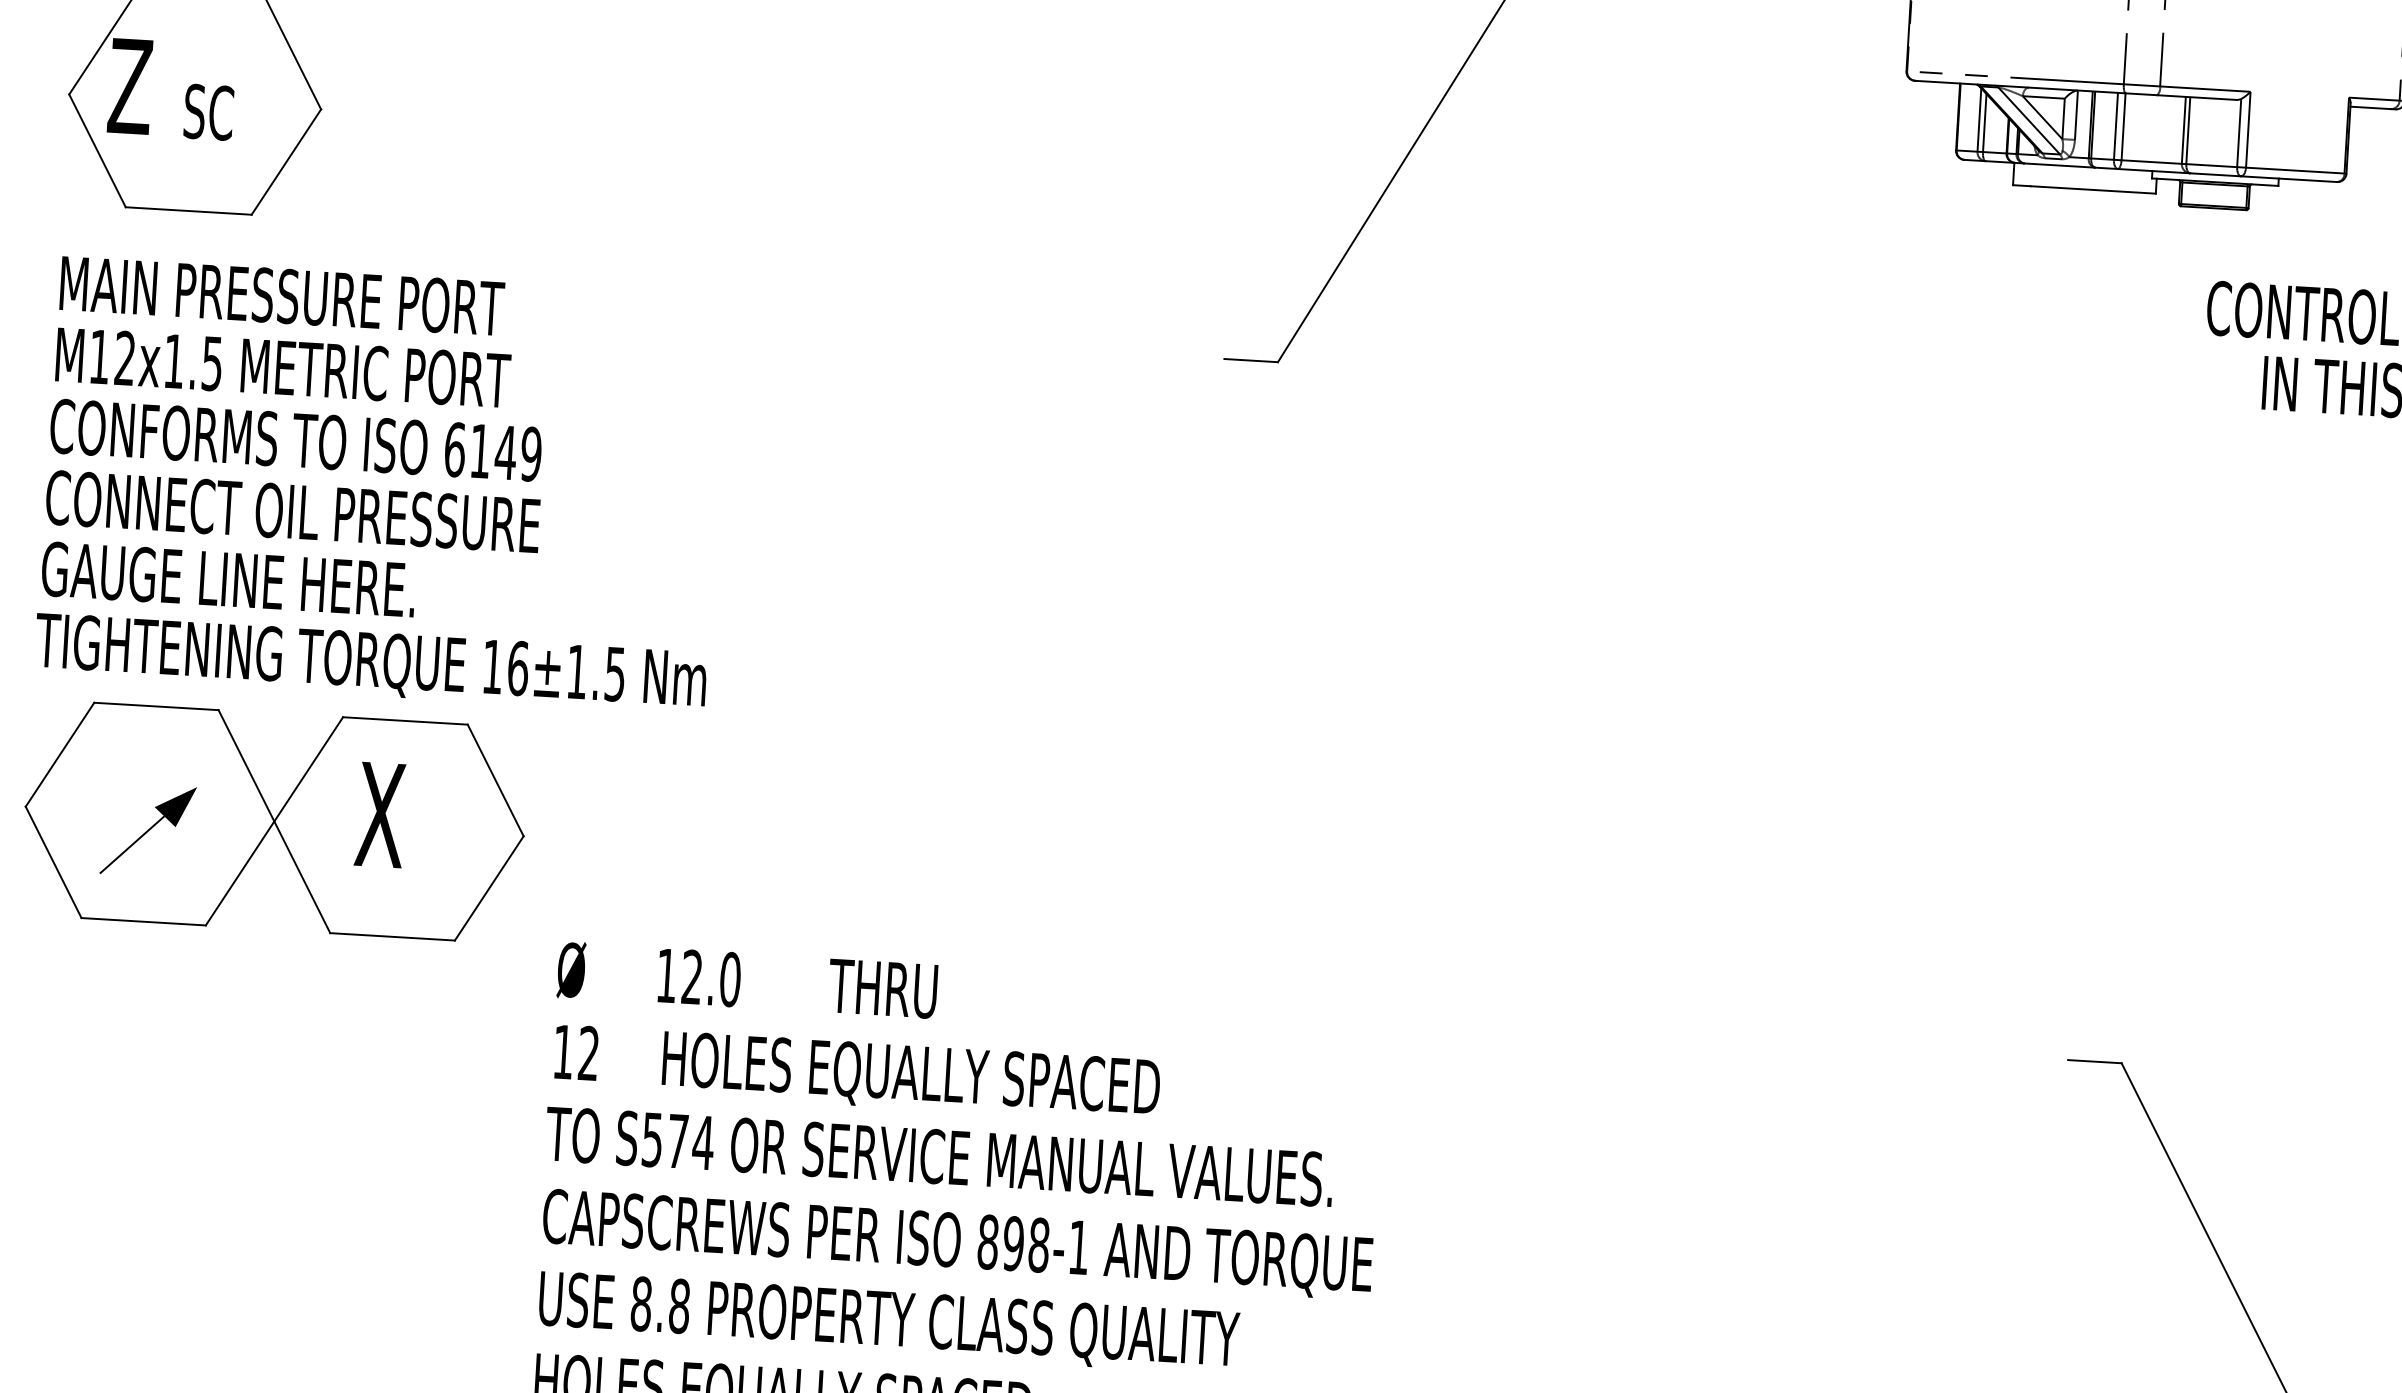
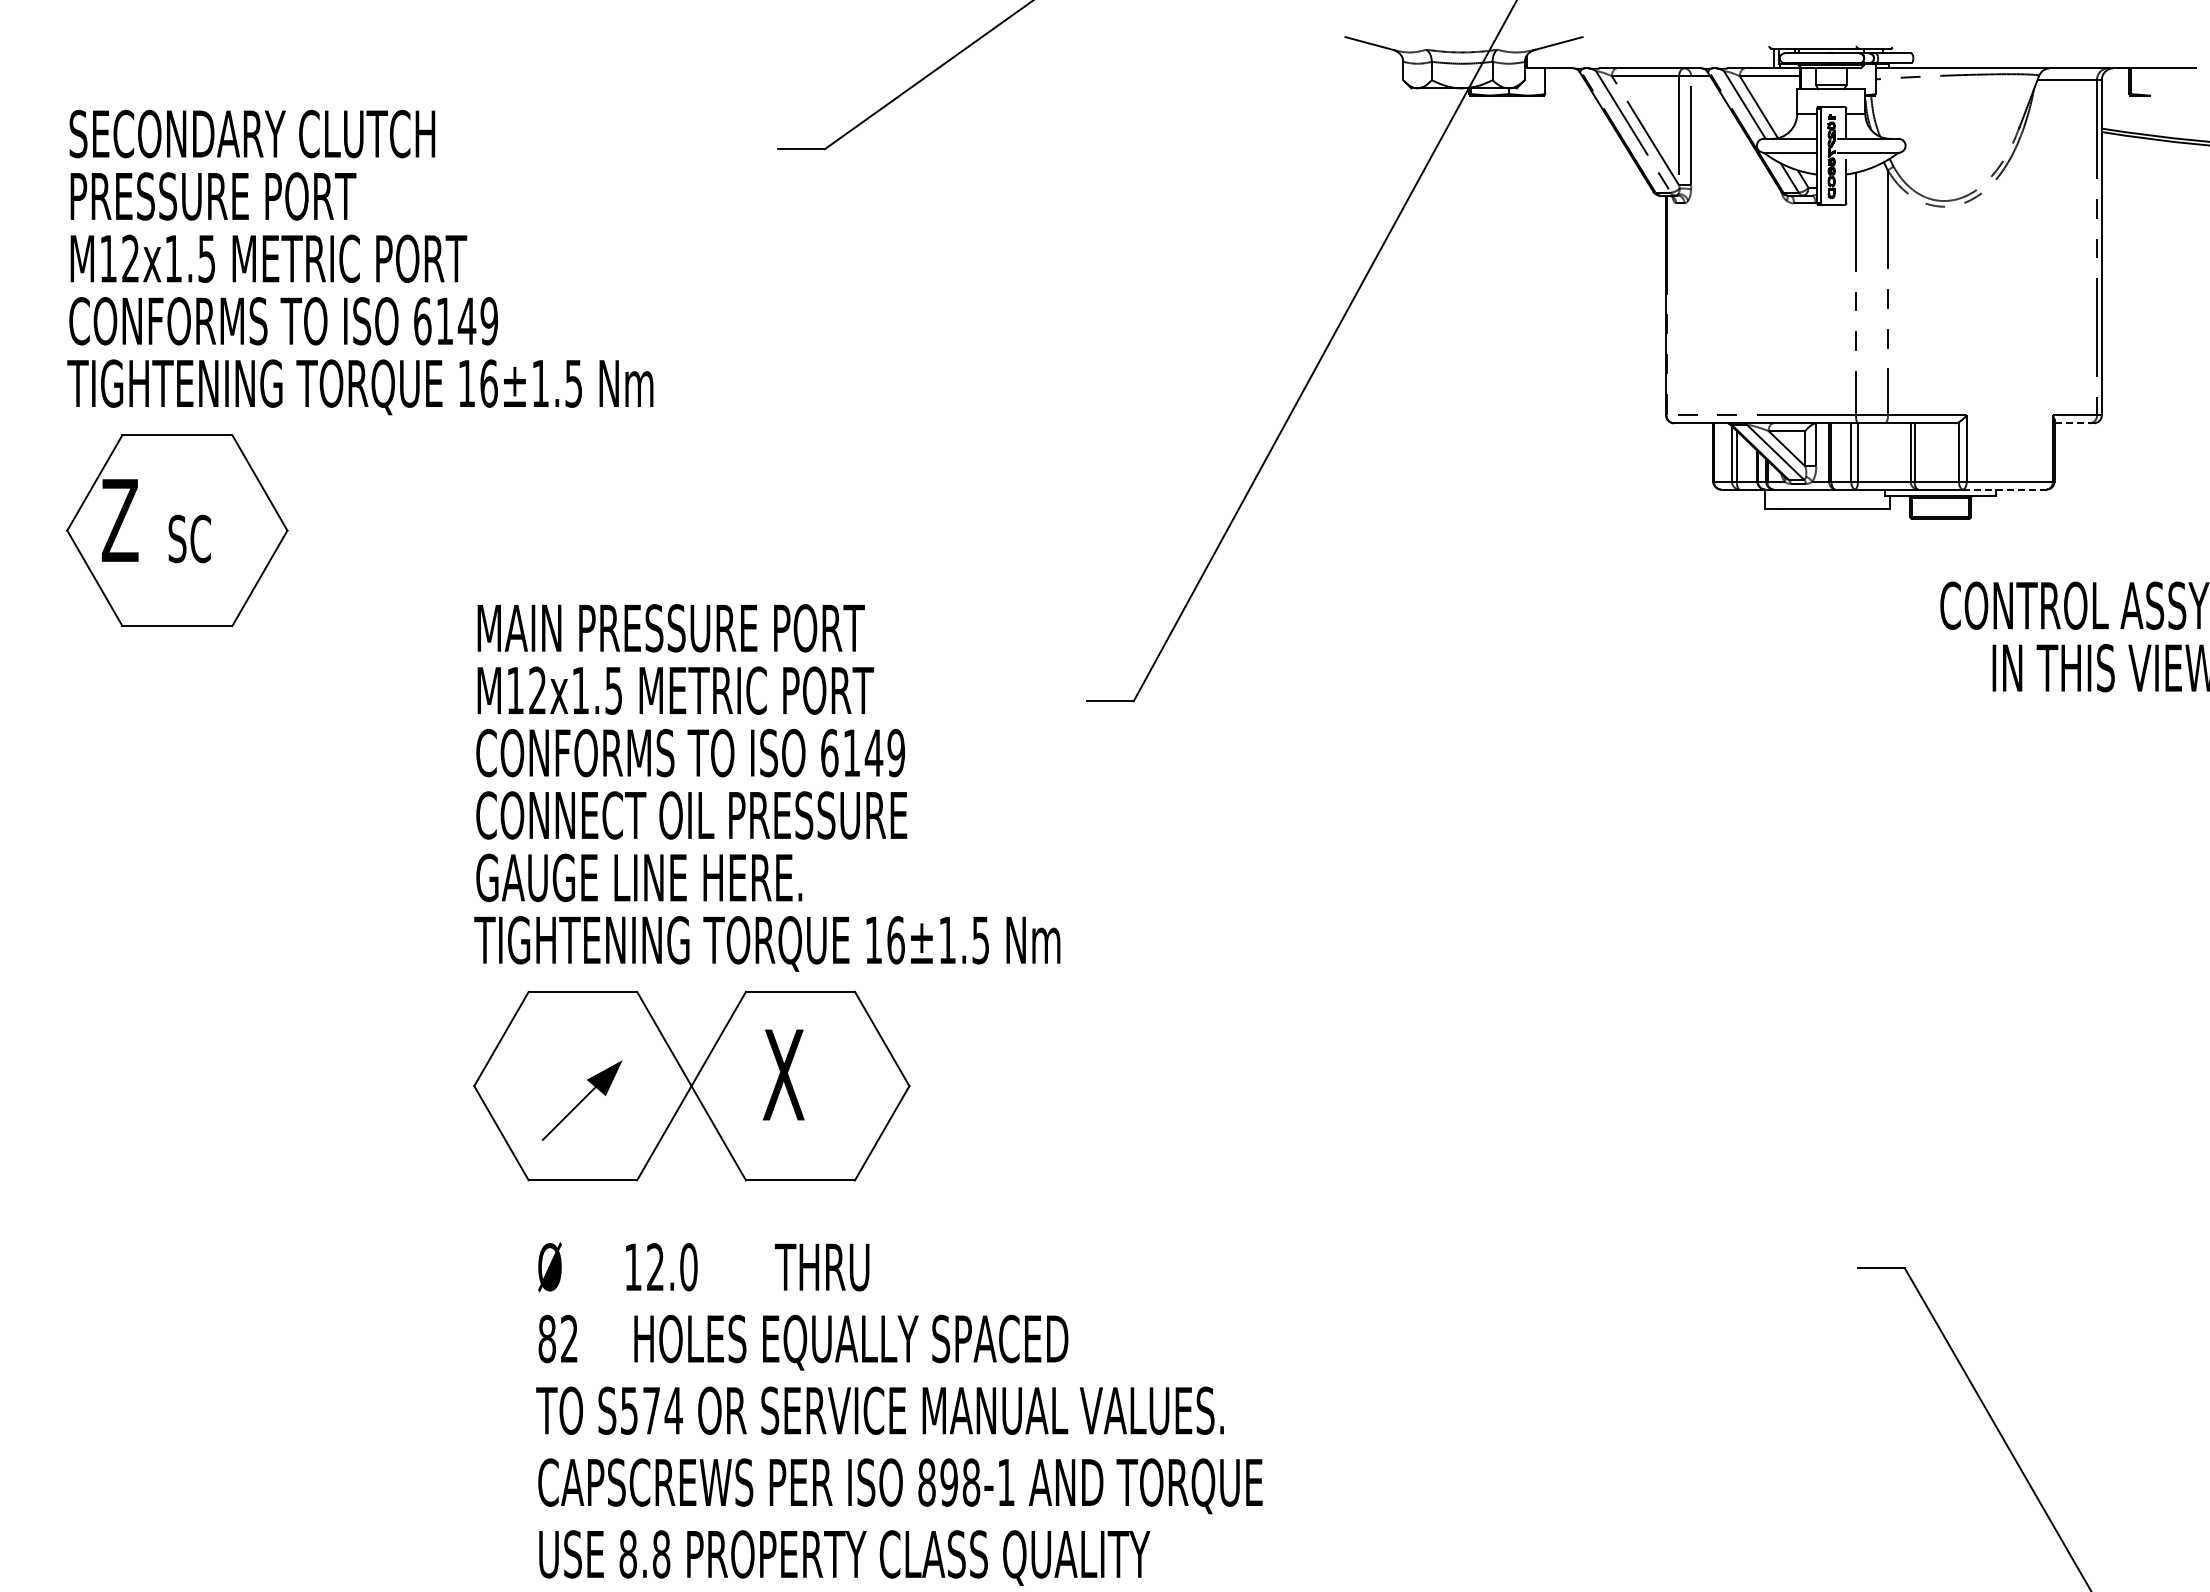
line: (2371, 108) -> (2072, 423), solid -> dashed
line: (2288, 179) -> (2004, 489), solid -> dashed
part: (373, 605) -> (766, 892), moved
text: (562, 1051) -> (546, 1338), 12 -> 82

